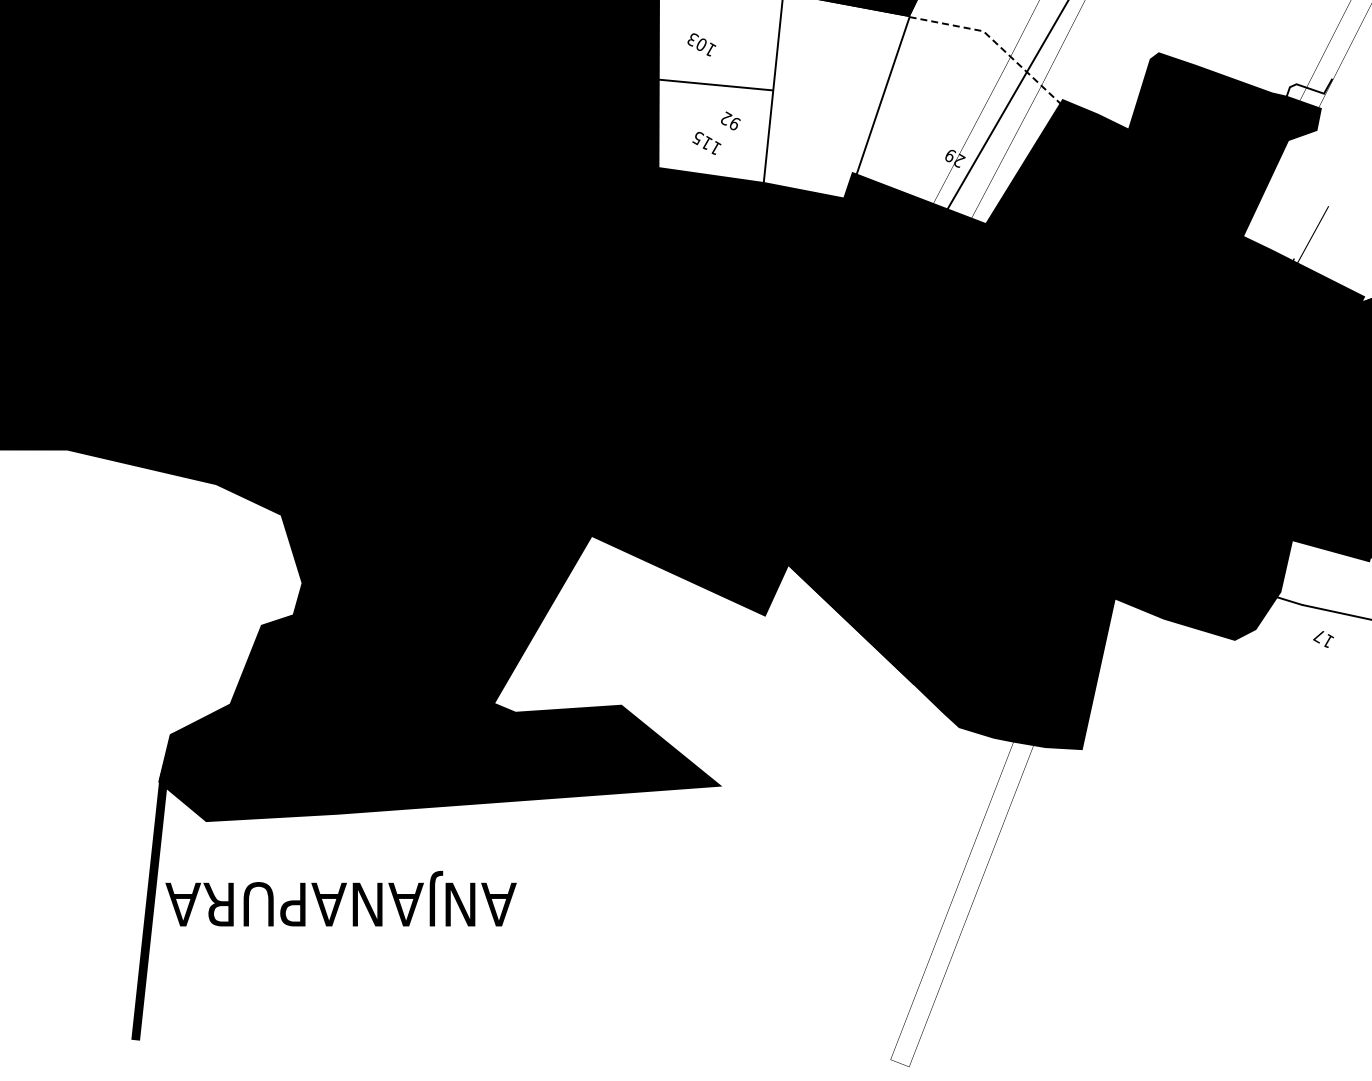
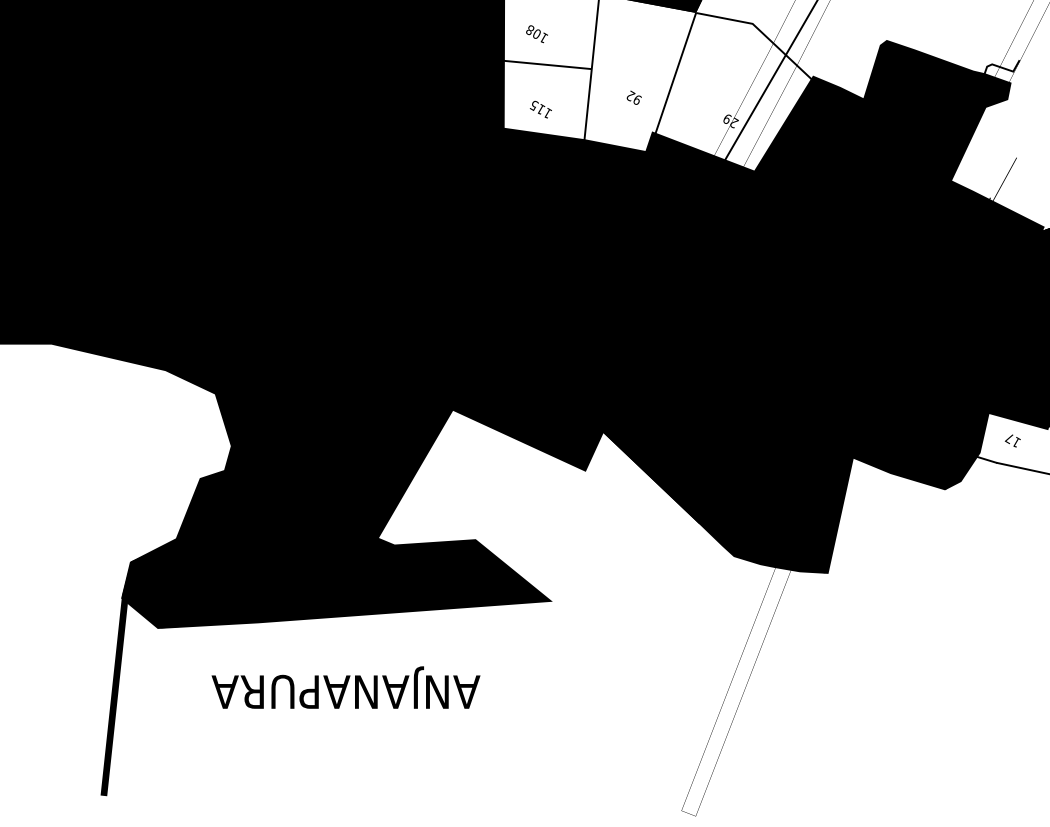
text: (692, 39) -> (529, 30), 103 -> 108
line: (995, 42) -> (761, 32), dashed -> solid
text: (730, 120) -> (634, 97), moved
text: (1323, 639) -> (1012, 441), moved
text: (340, 898) -> (345, 687), moved

